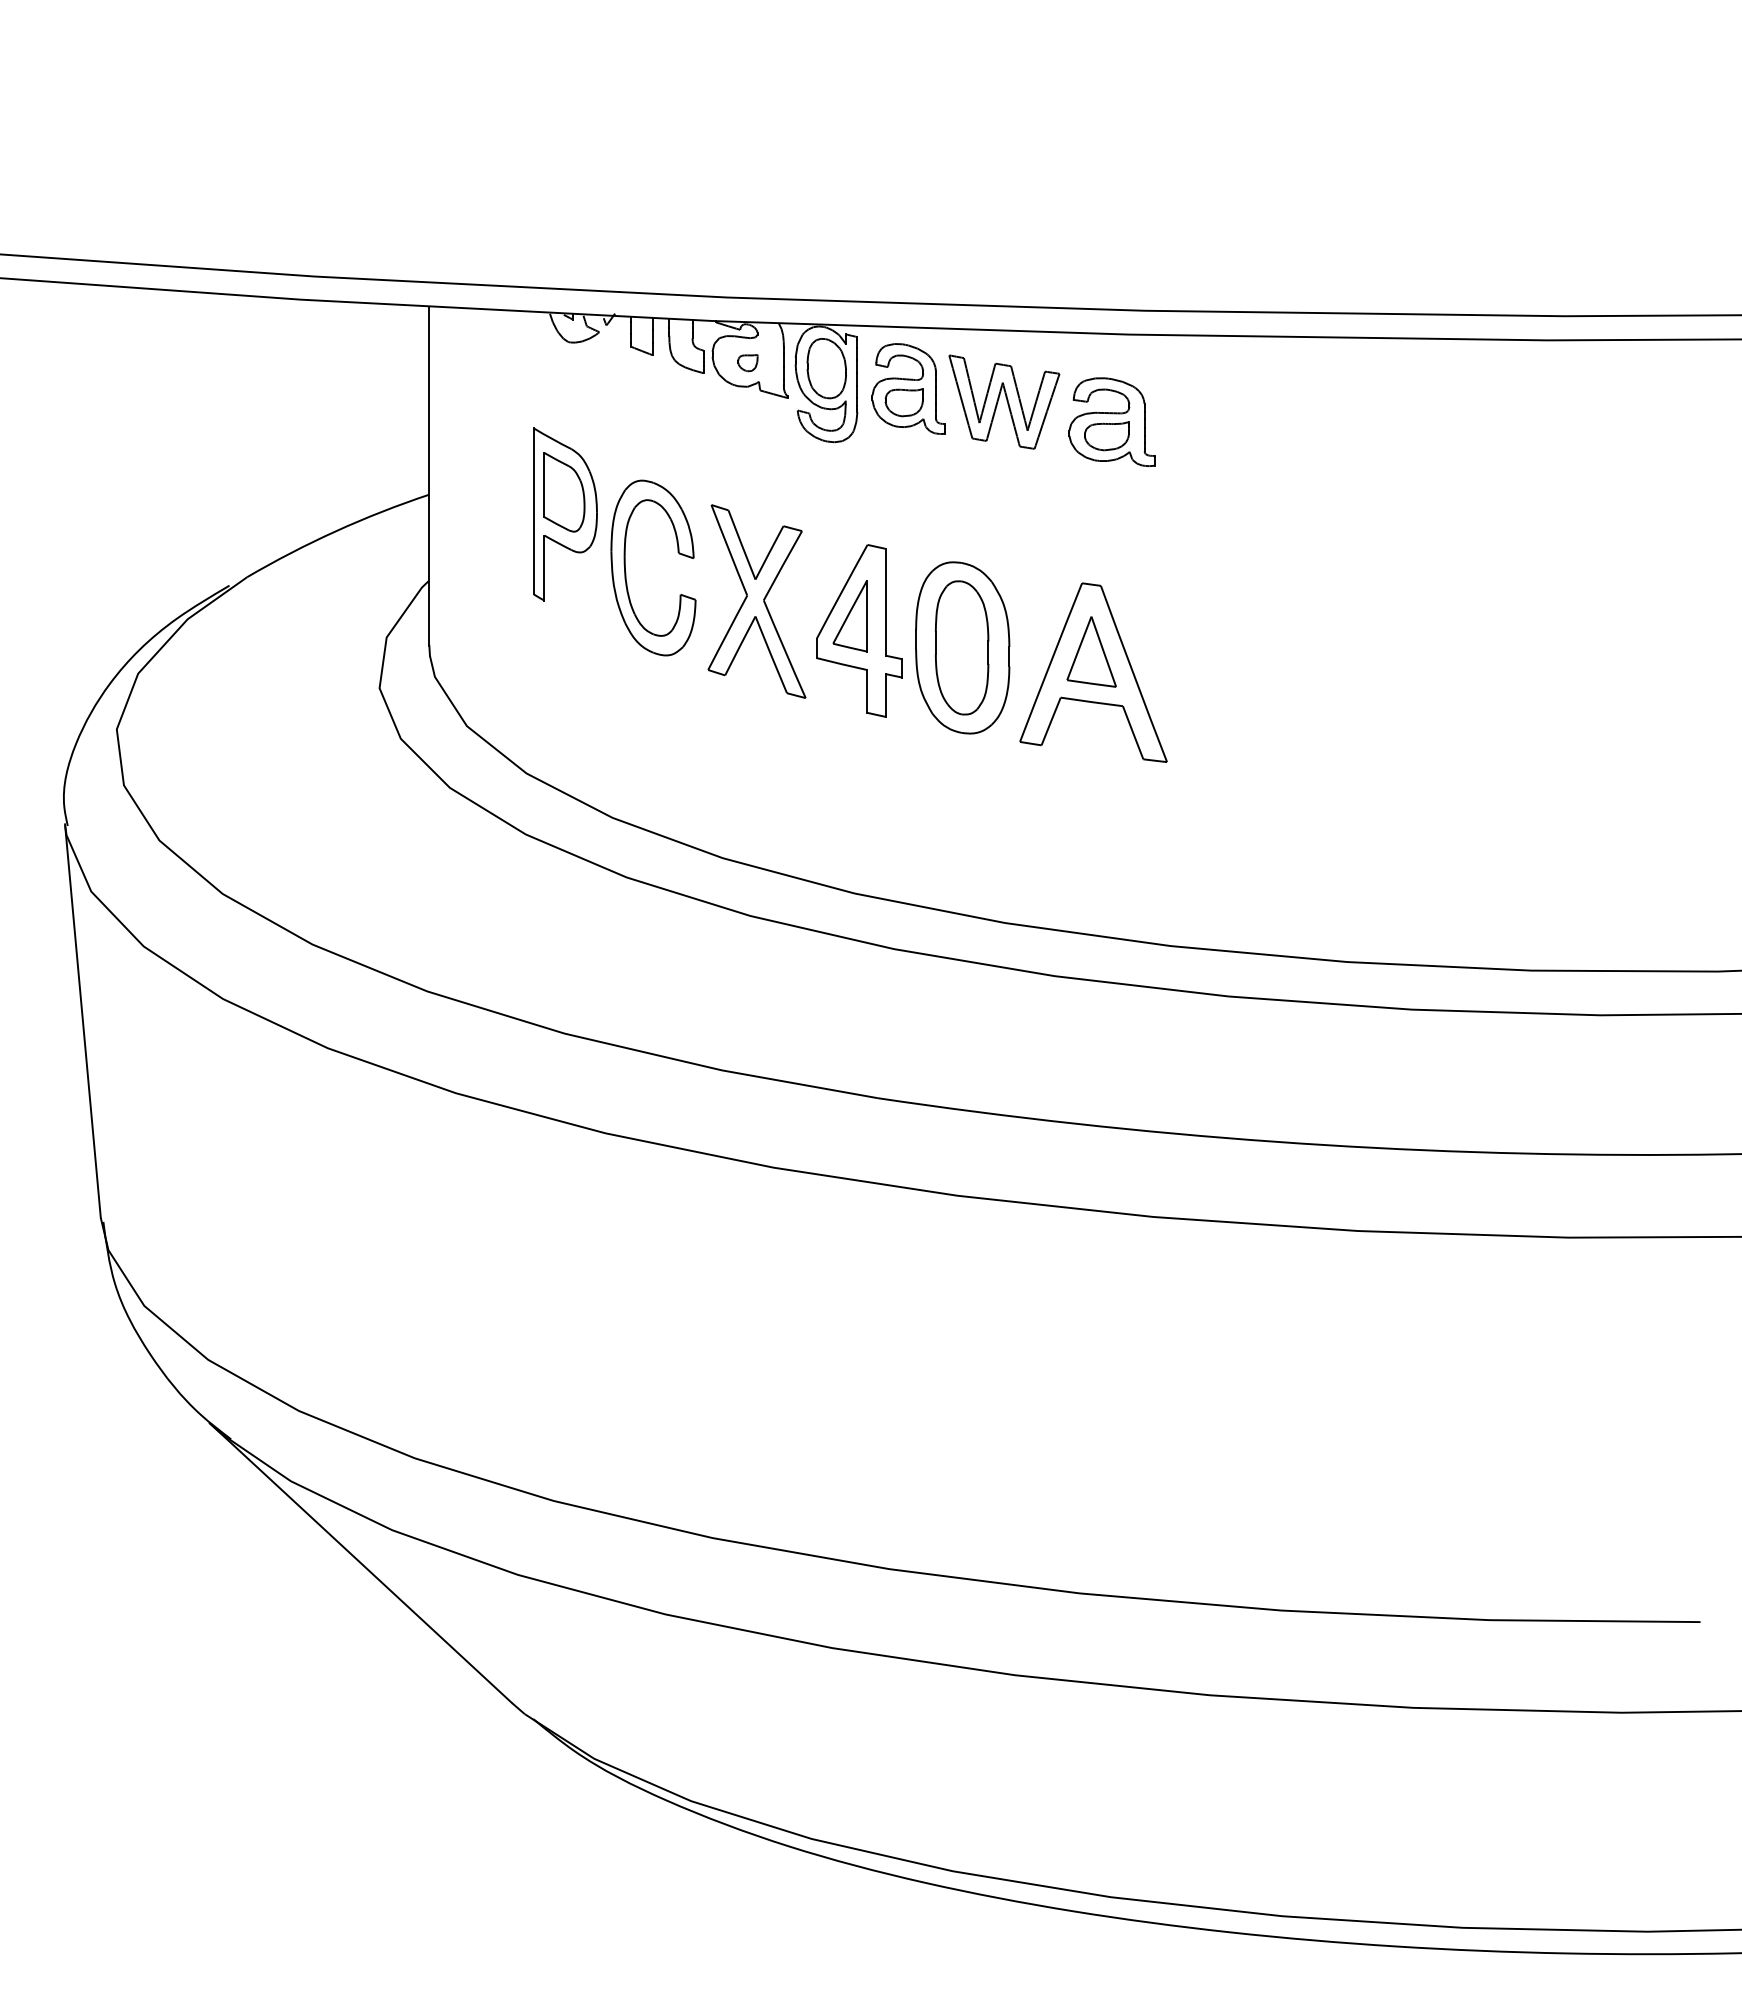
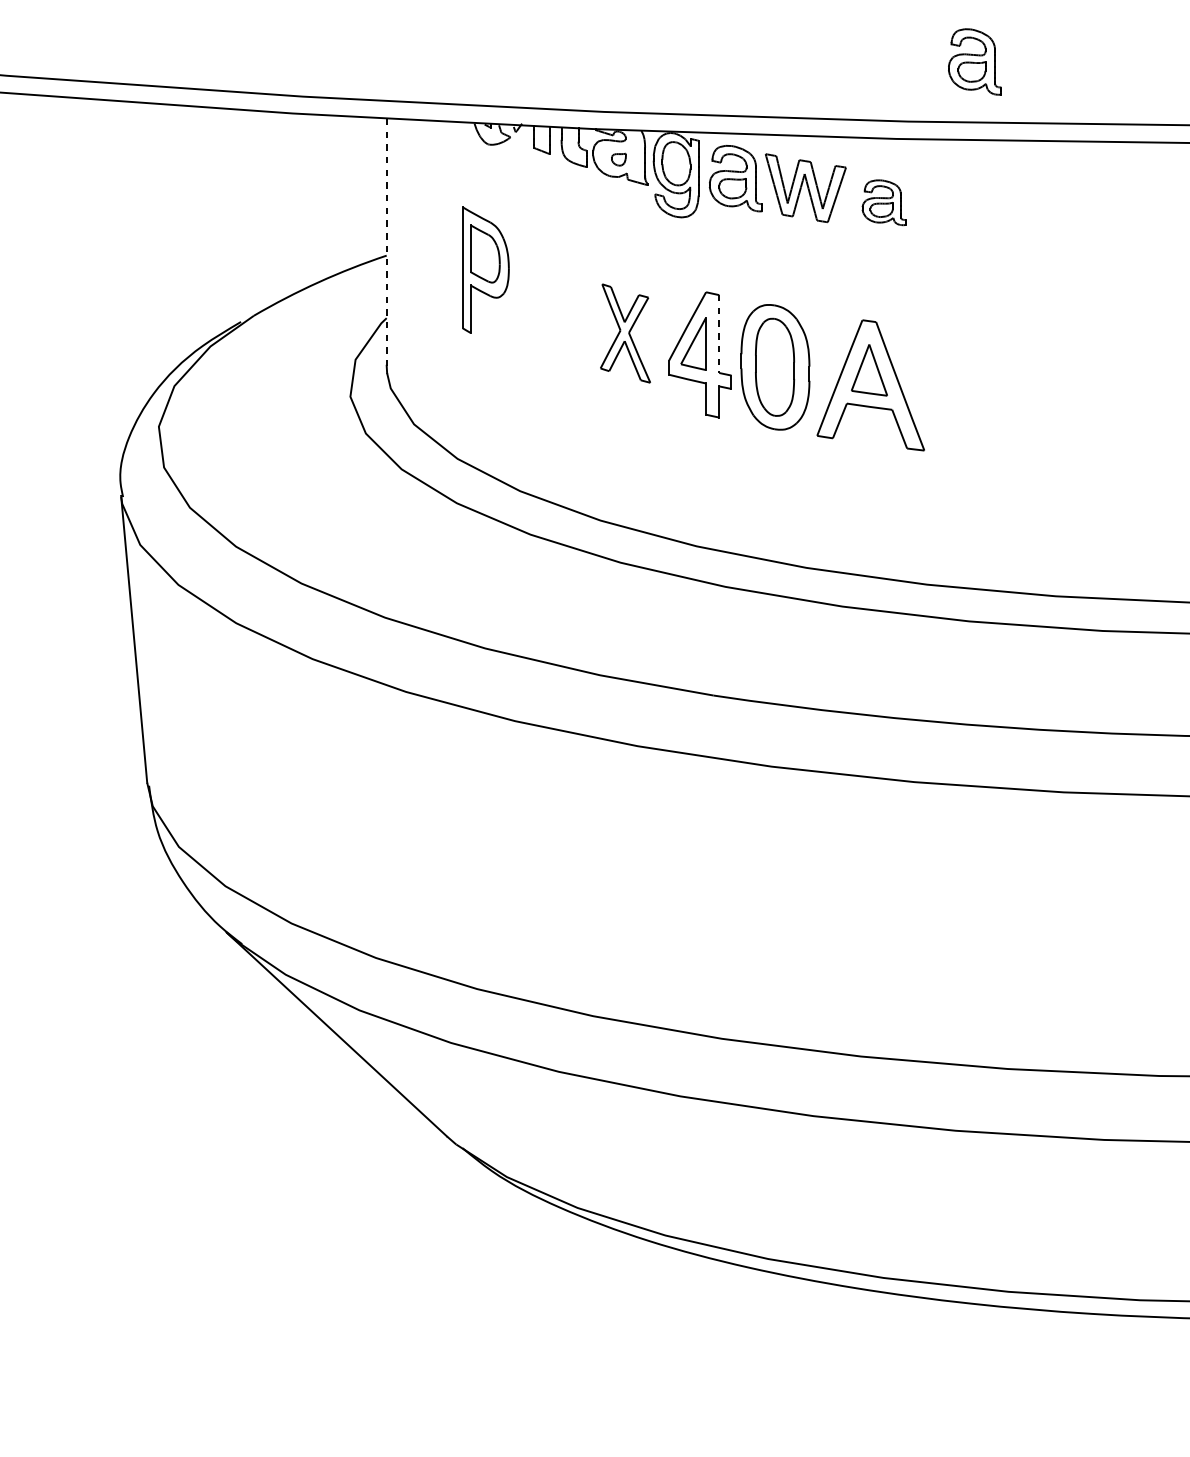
part: (1236, 228) -> (975, 61), added
part: (1111, 421) -> (883, 202), size x0.7
line: (429, 476) -> (386, 242), solid -> dashed
part: (626, 572) -> (530, 312), removed
part: (756, 601) -> (625, 333), size x0.7
line: (885, 602) -> (719, 334), solid -> dashed

